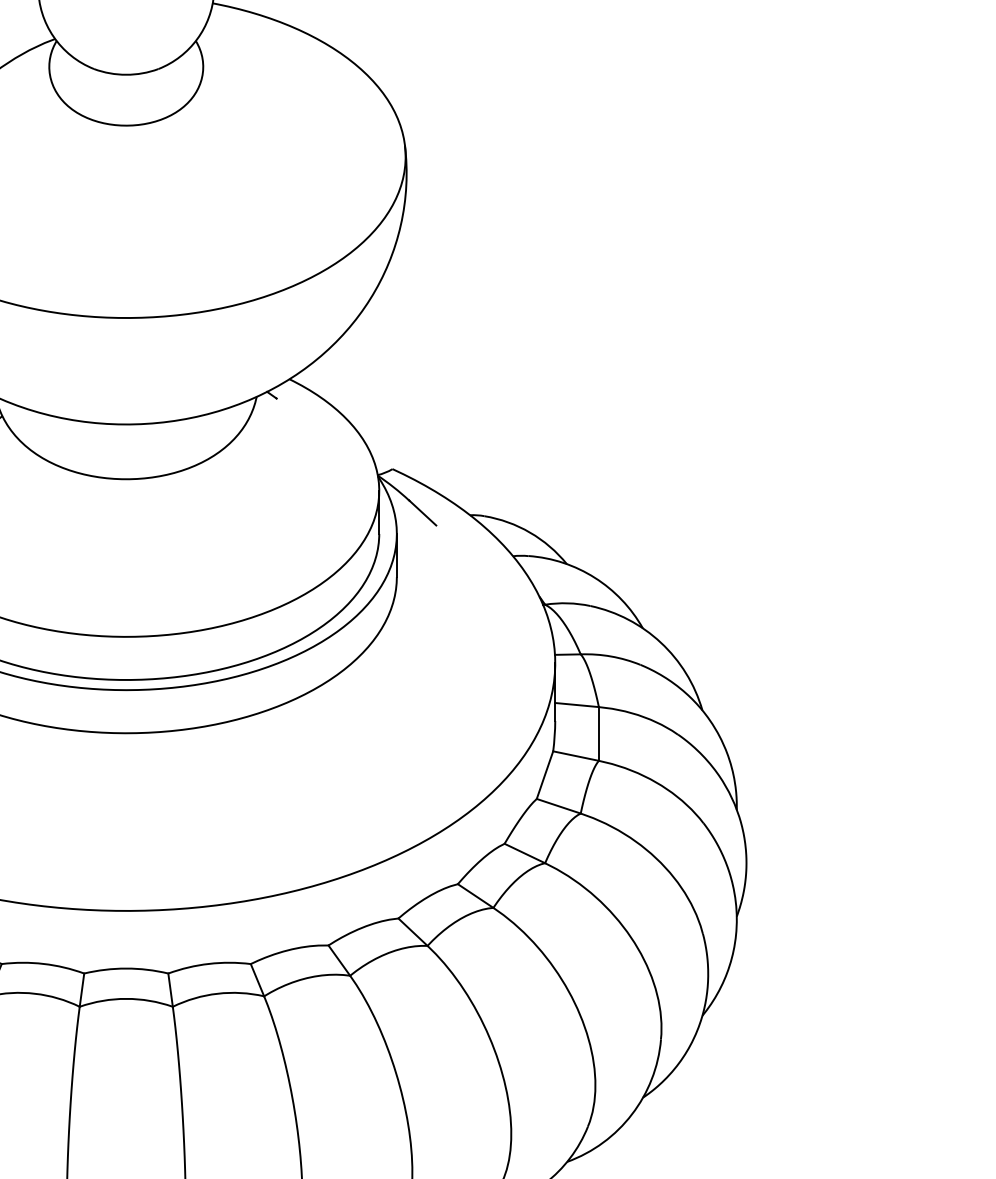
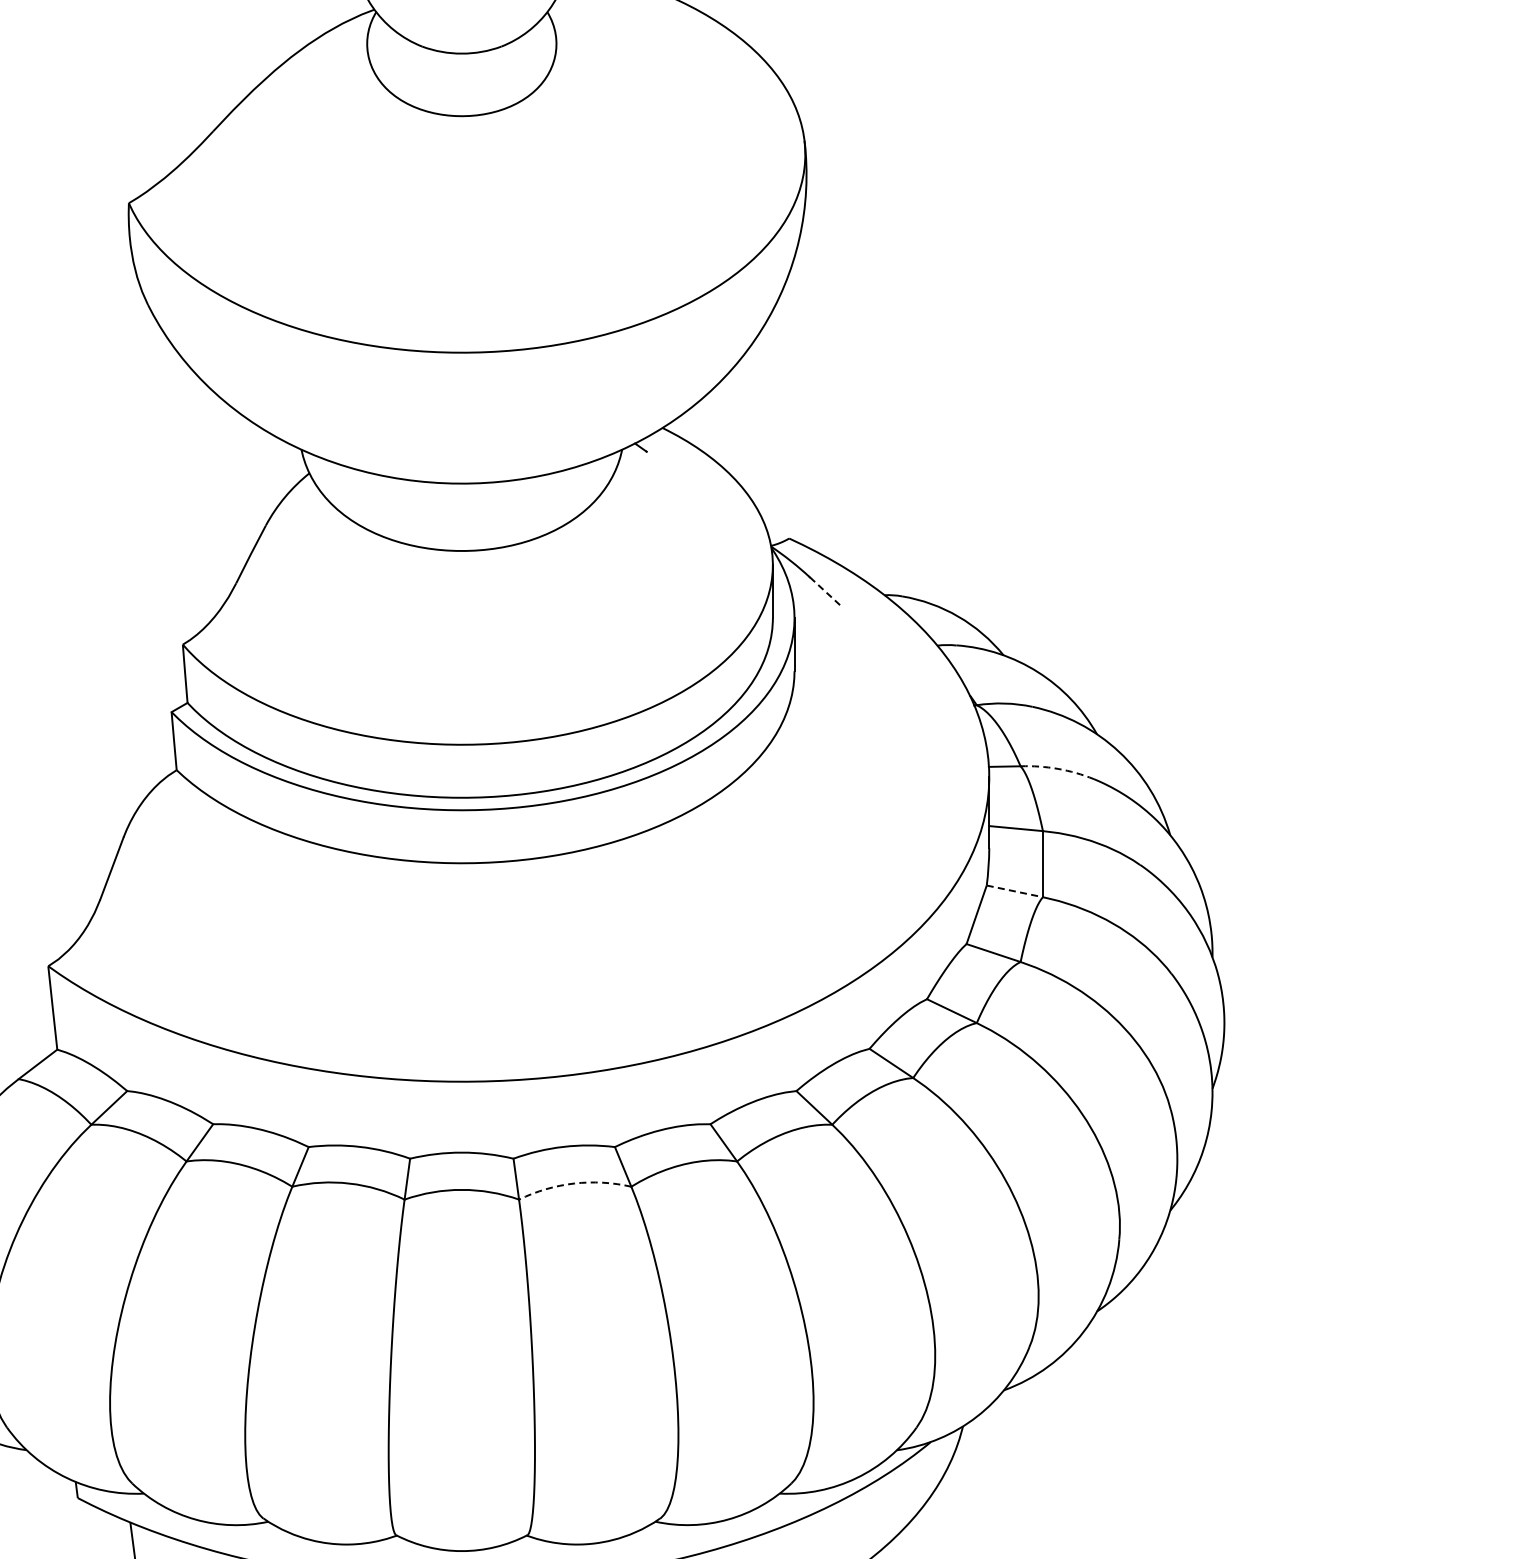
line: (422, 513) -> (826, 592), solid -> dashed
arc: (611, 656) -> (1058, 768), solid -> dashed
line: (575, 756) -> (1014, 891), solid -> dashed
arc: (217, 993) -> (574, 1183), solid -> dashed

